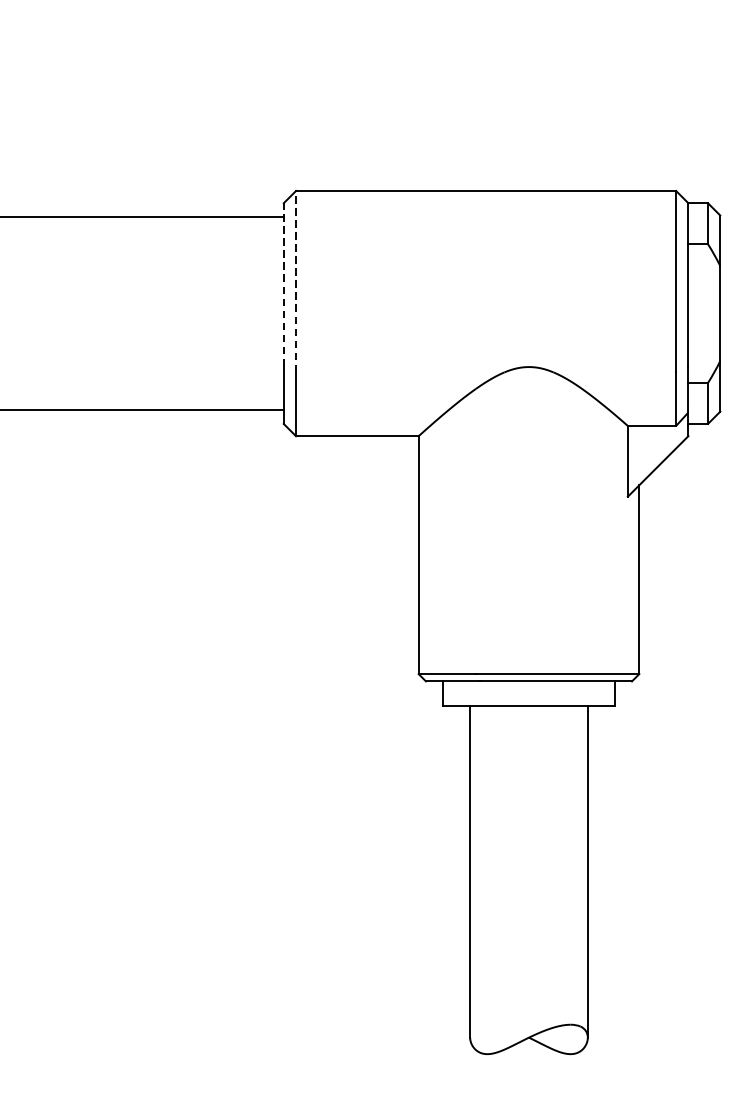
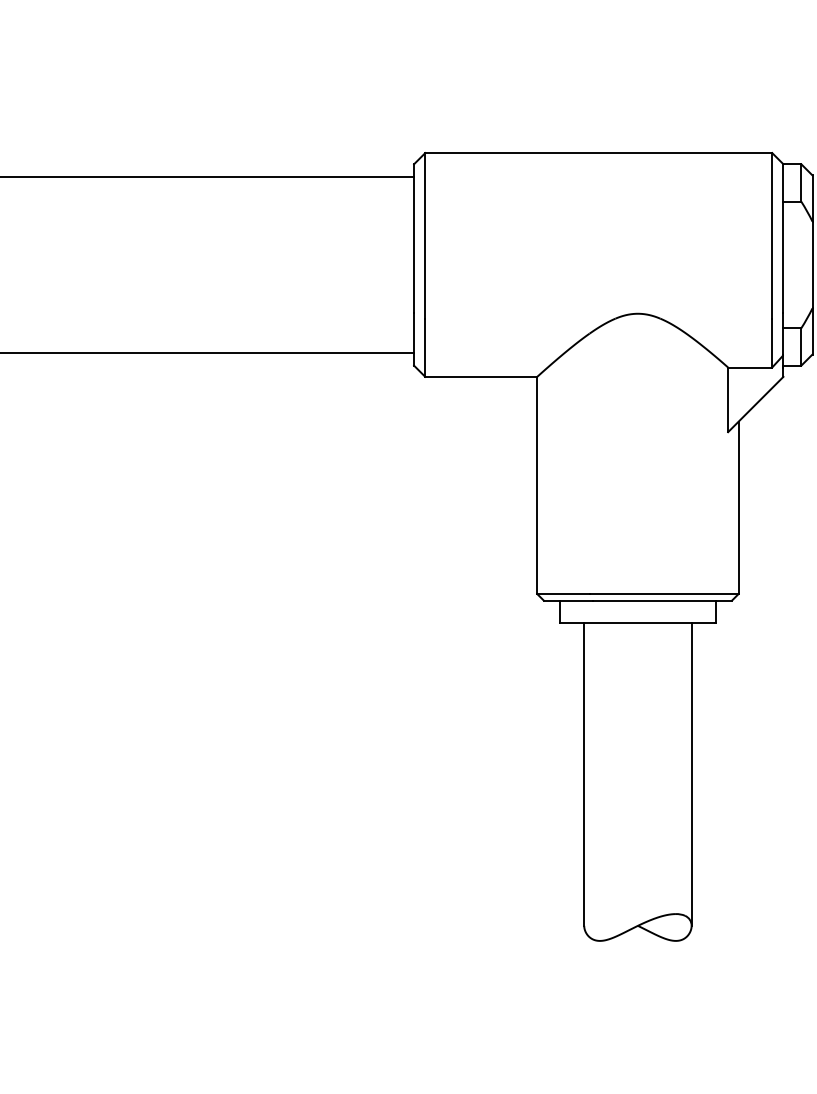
line: (296, 281) -> (425, 235), dashed -> solid
line: (284, 284) -> (414, 238), dashed -> solid

